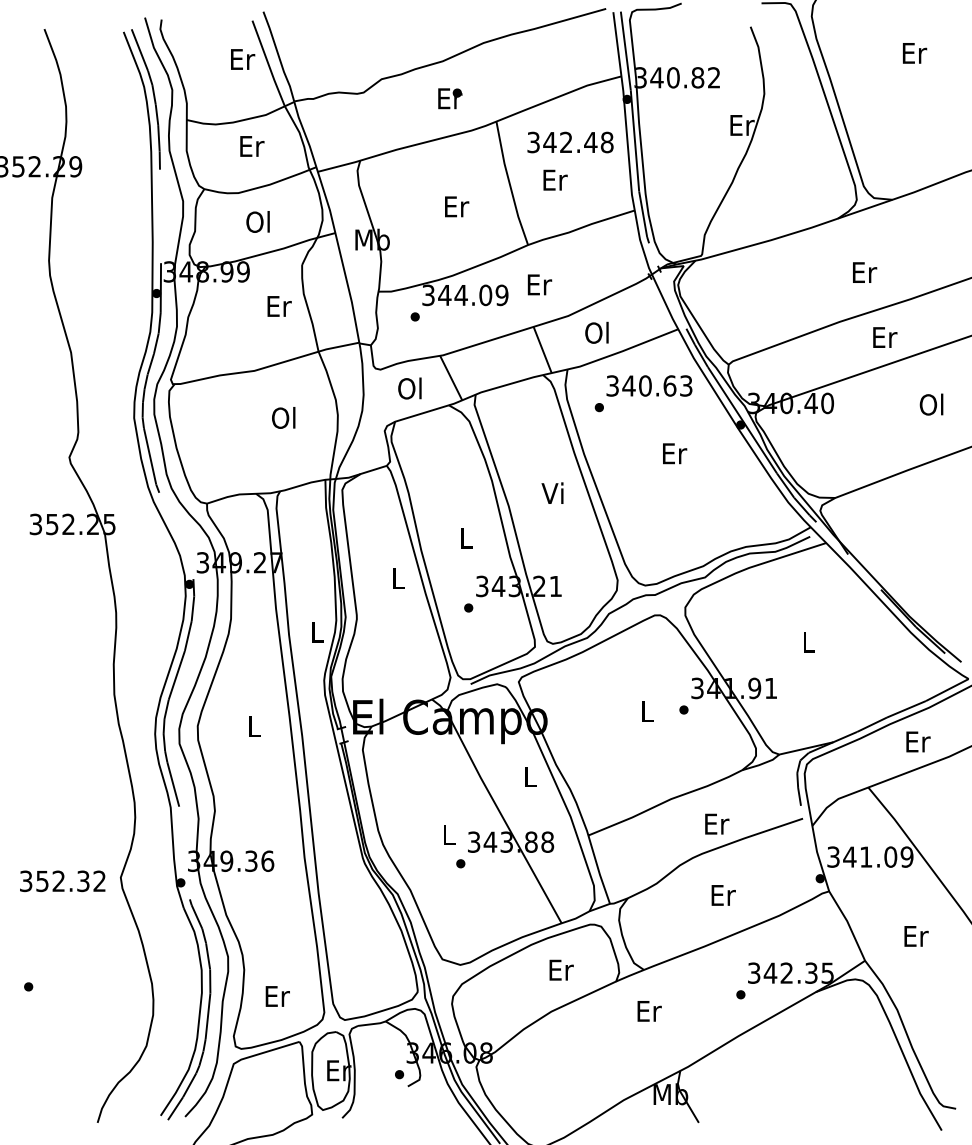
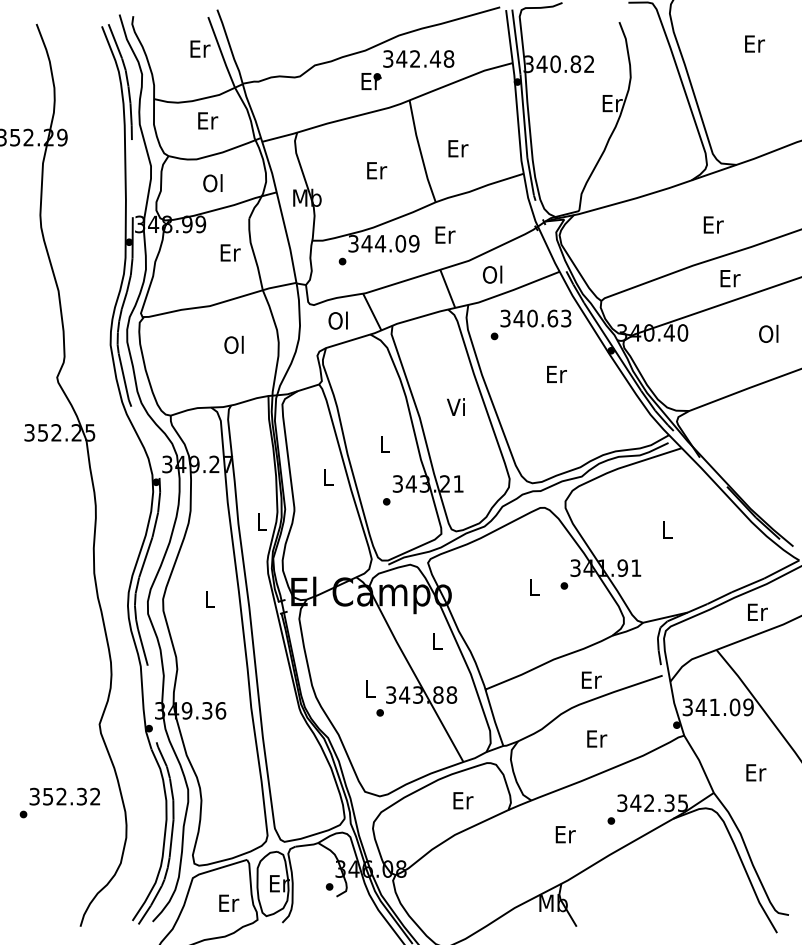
text: (570, 142) -> (418, 59), moved
text: (62, 881) -> (64, 796), moved
text: (277, 996) -> (228, 903), moved
text: (649, 1011) -> (565, 834), moved

